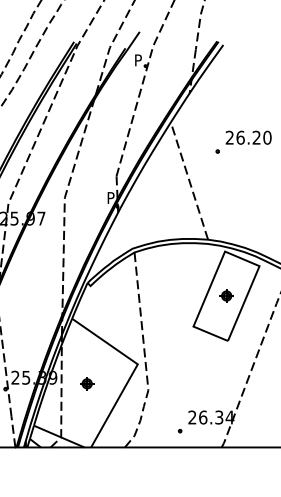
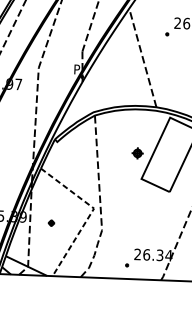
part: (226, 295) -> (137, 152), moved
line: (133, 371) -> (90, 214), solid -> dashed
part: (87, 383) -> (51, 222), size x0.6

